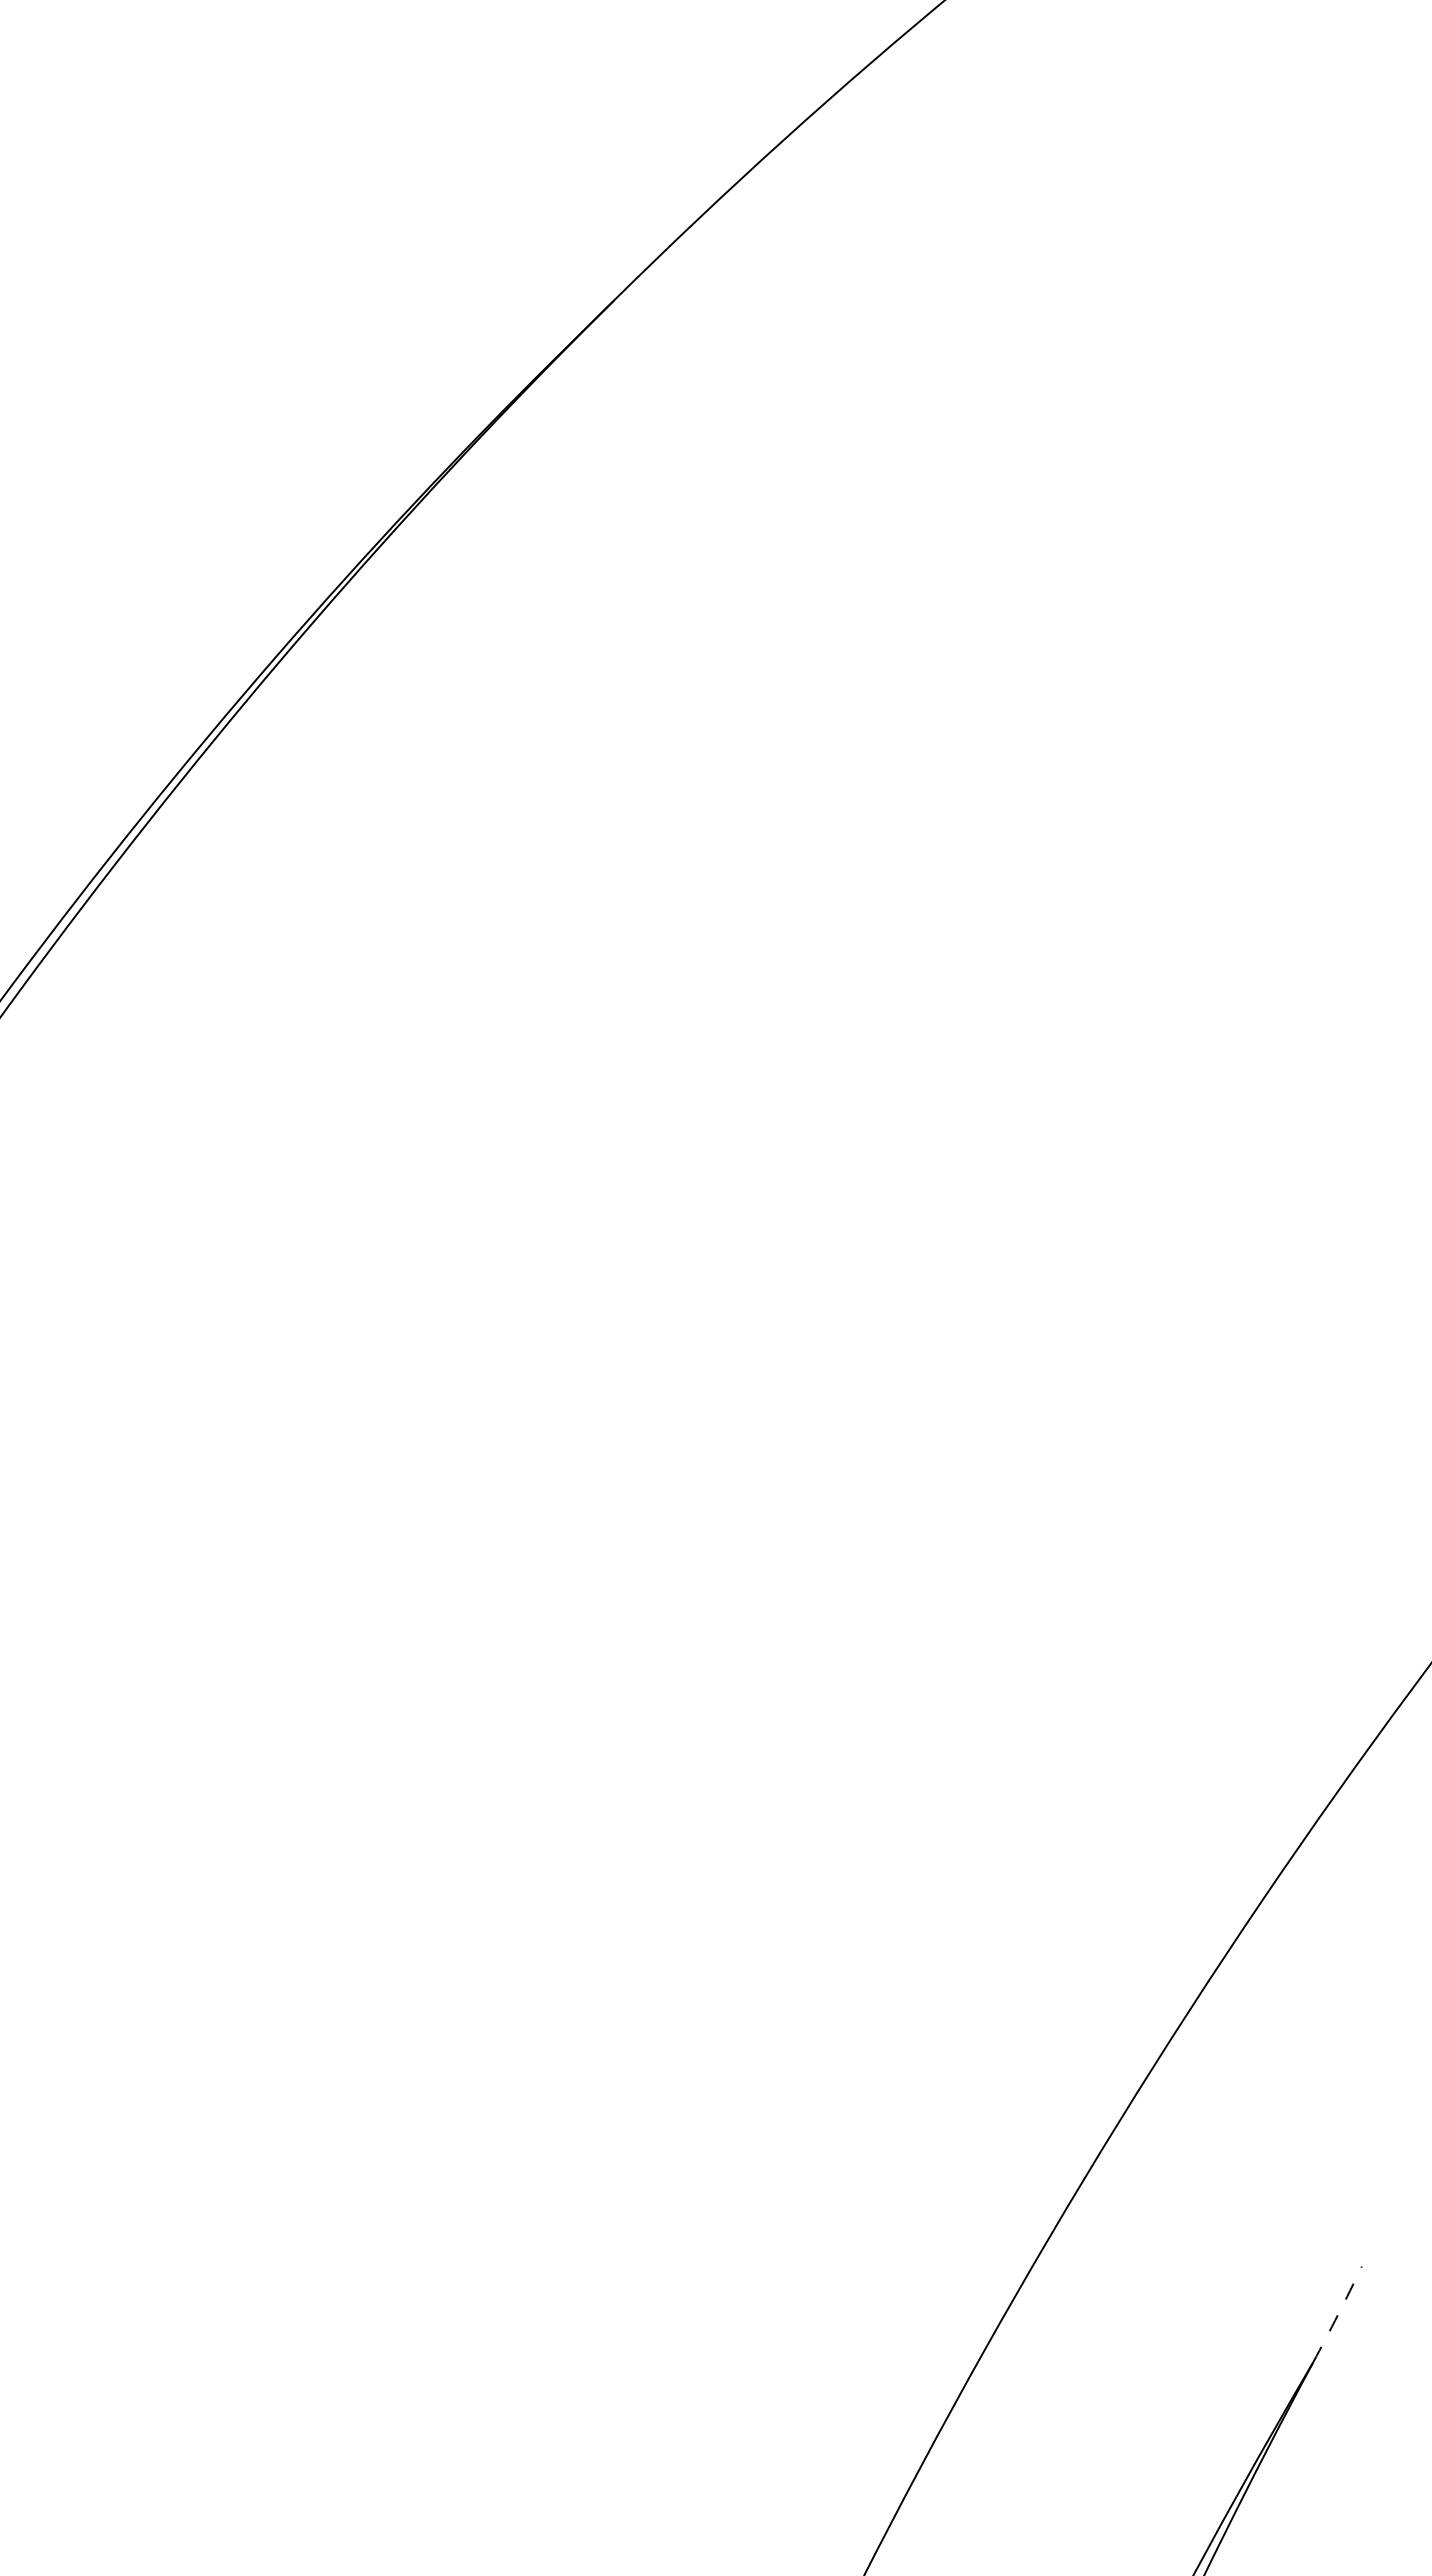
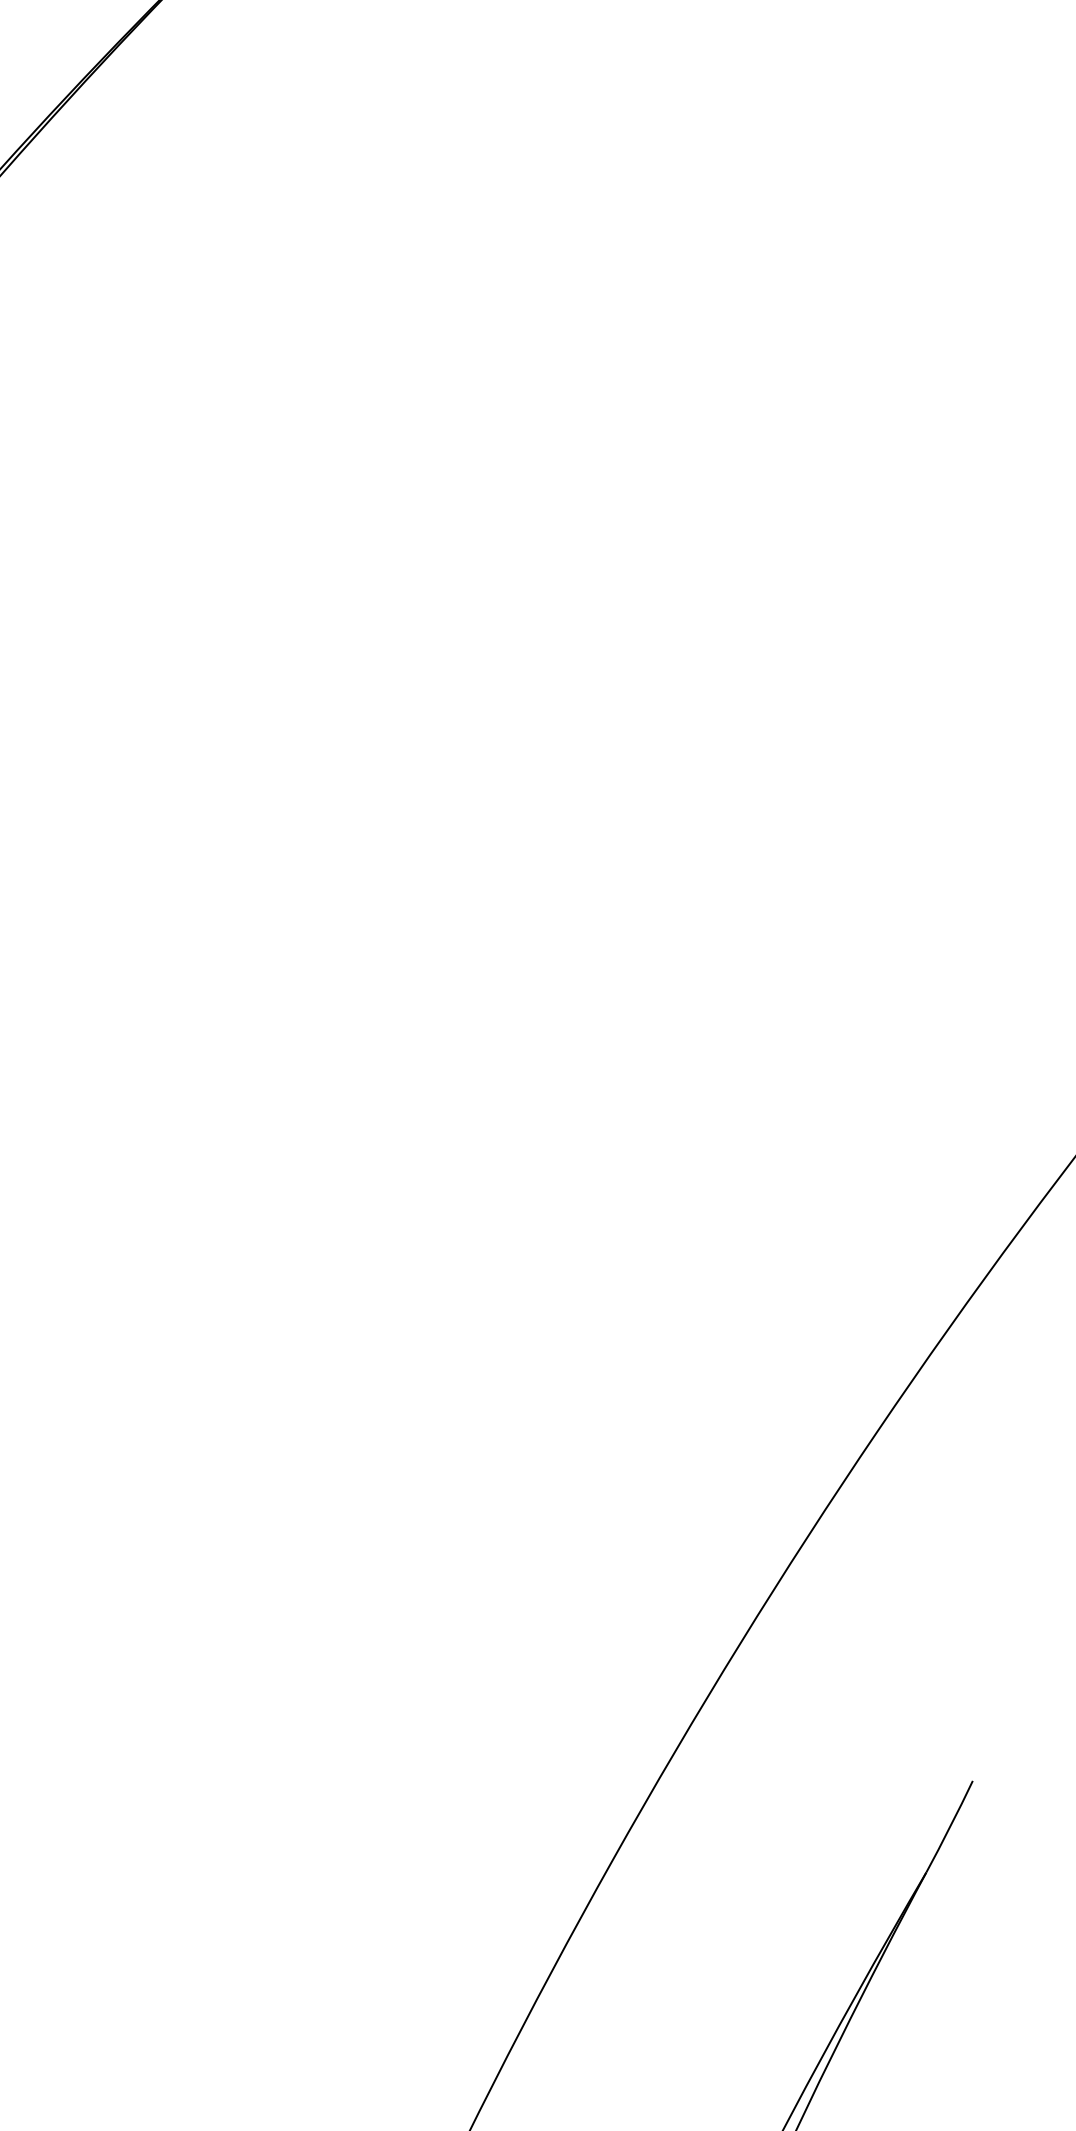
arc: (1338, 2314) -> (950, 1826), dashed -> solid

